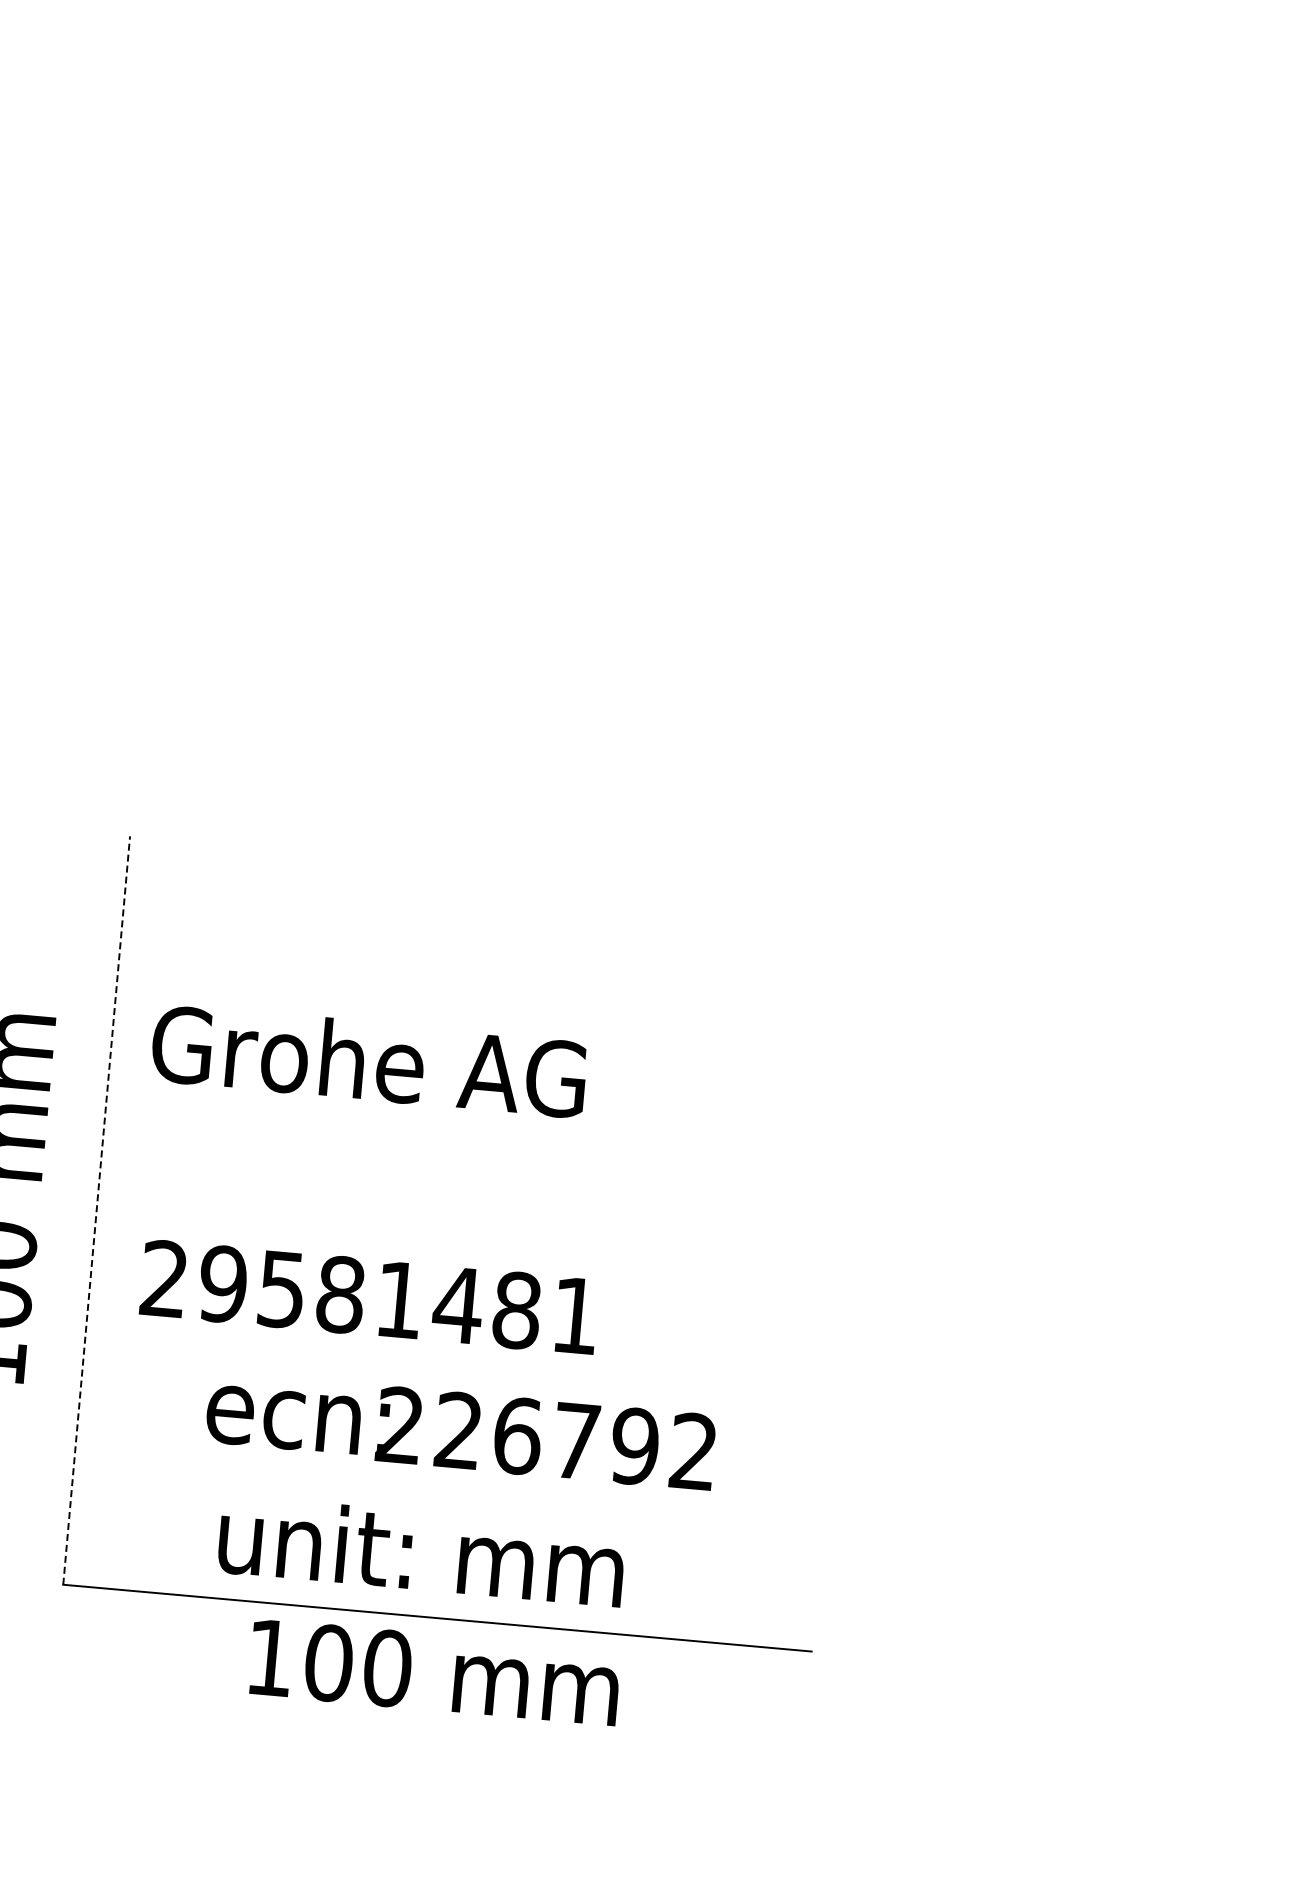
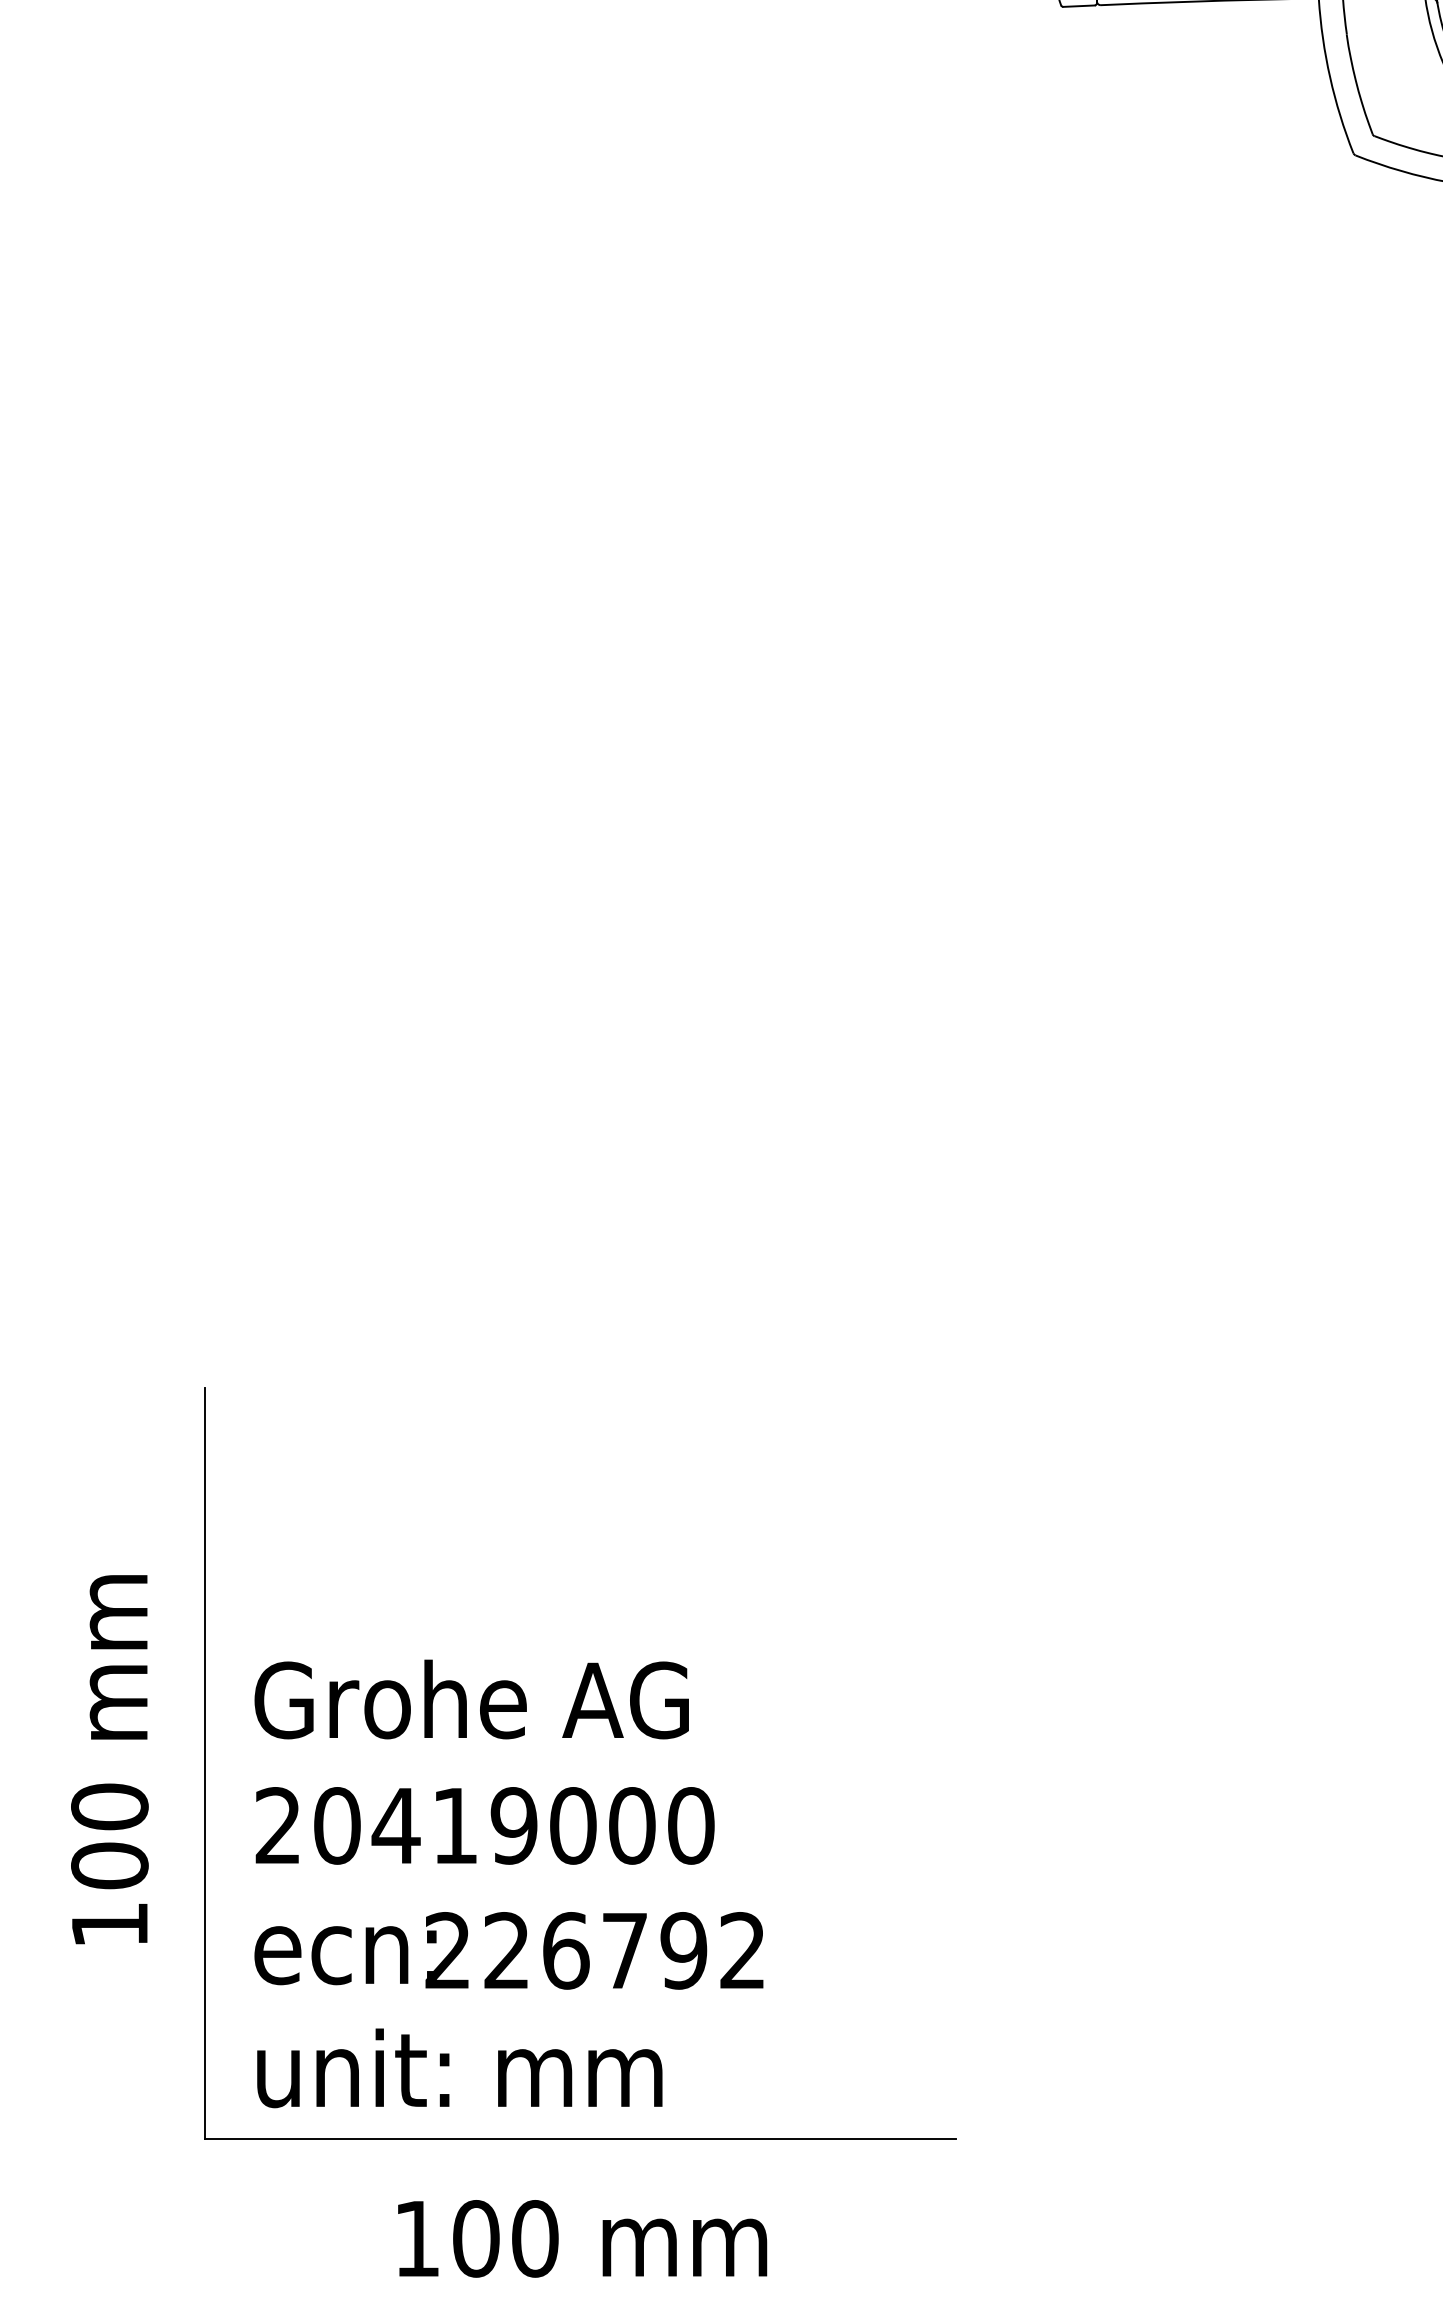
text: (368, 1060) -> (471, 1699), moved
line: (96, 1210) -> (204, 1763), dashed -> solid
text: (398, 1299) -> (513, 1825), 29581481 -> 20419000
text: (460, 1430) -> (508, 1950), moved
text: (421, 1551) -> (459, 2068), moved
text: (434, 1672) -> (582, 2238), moved

